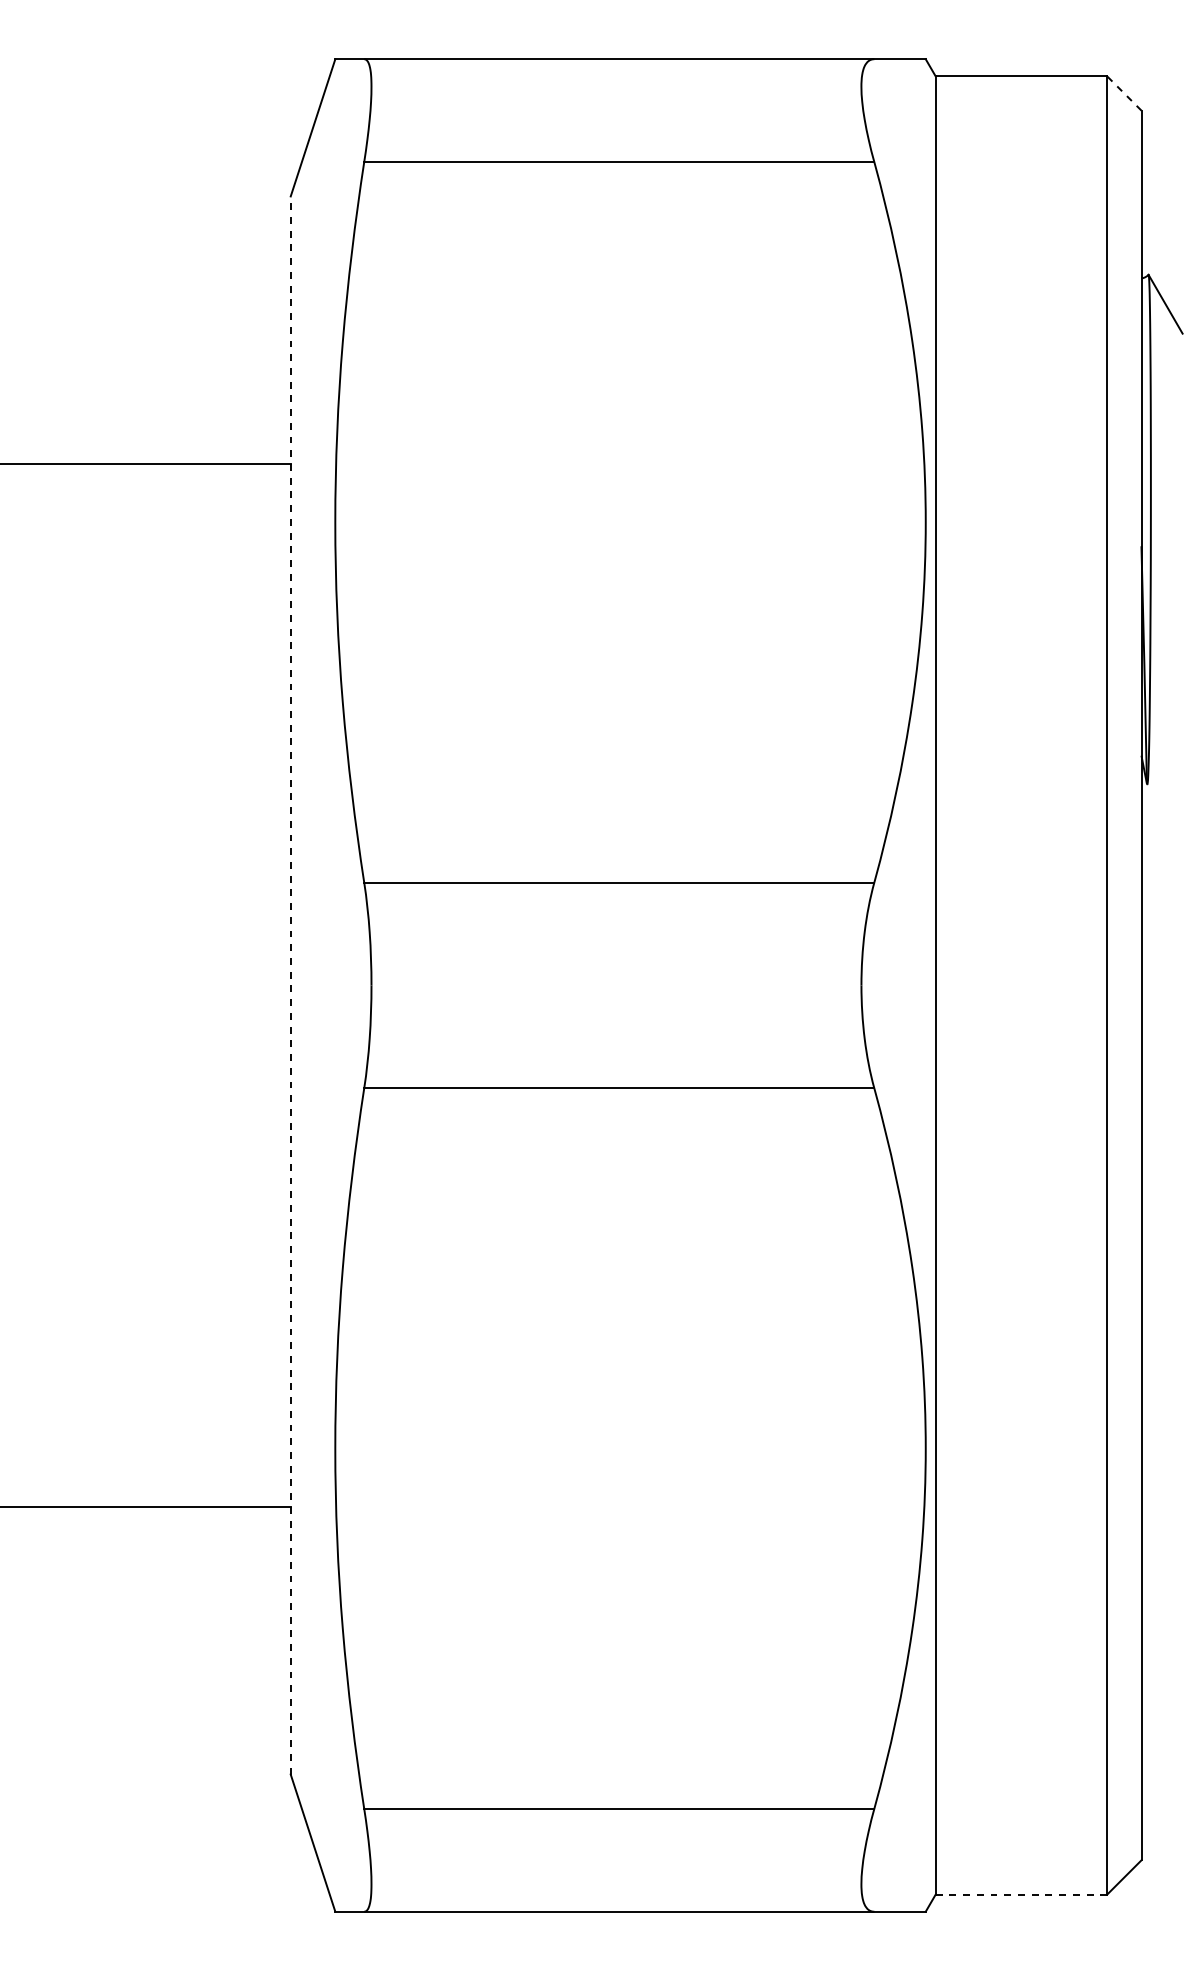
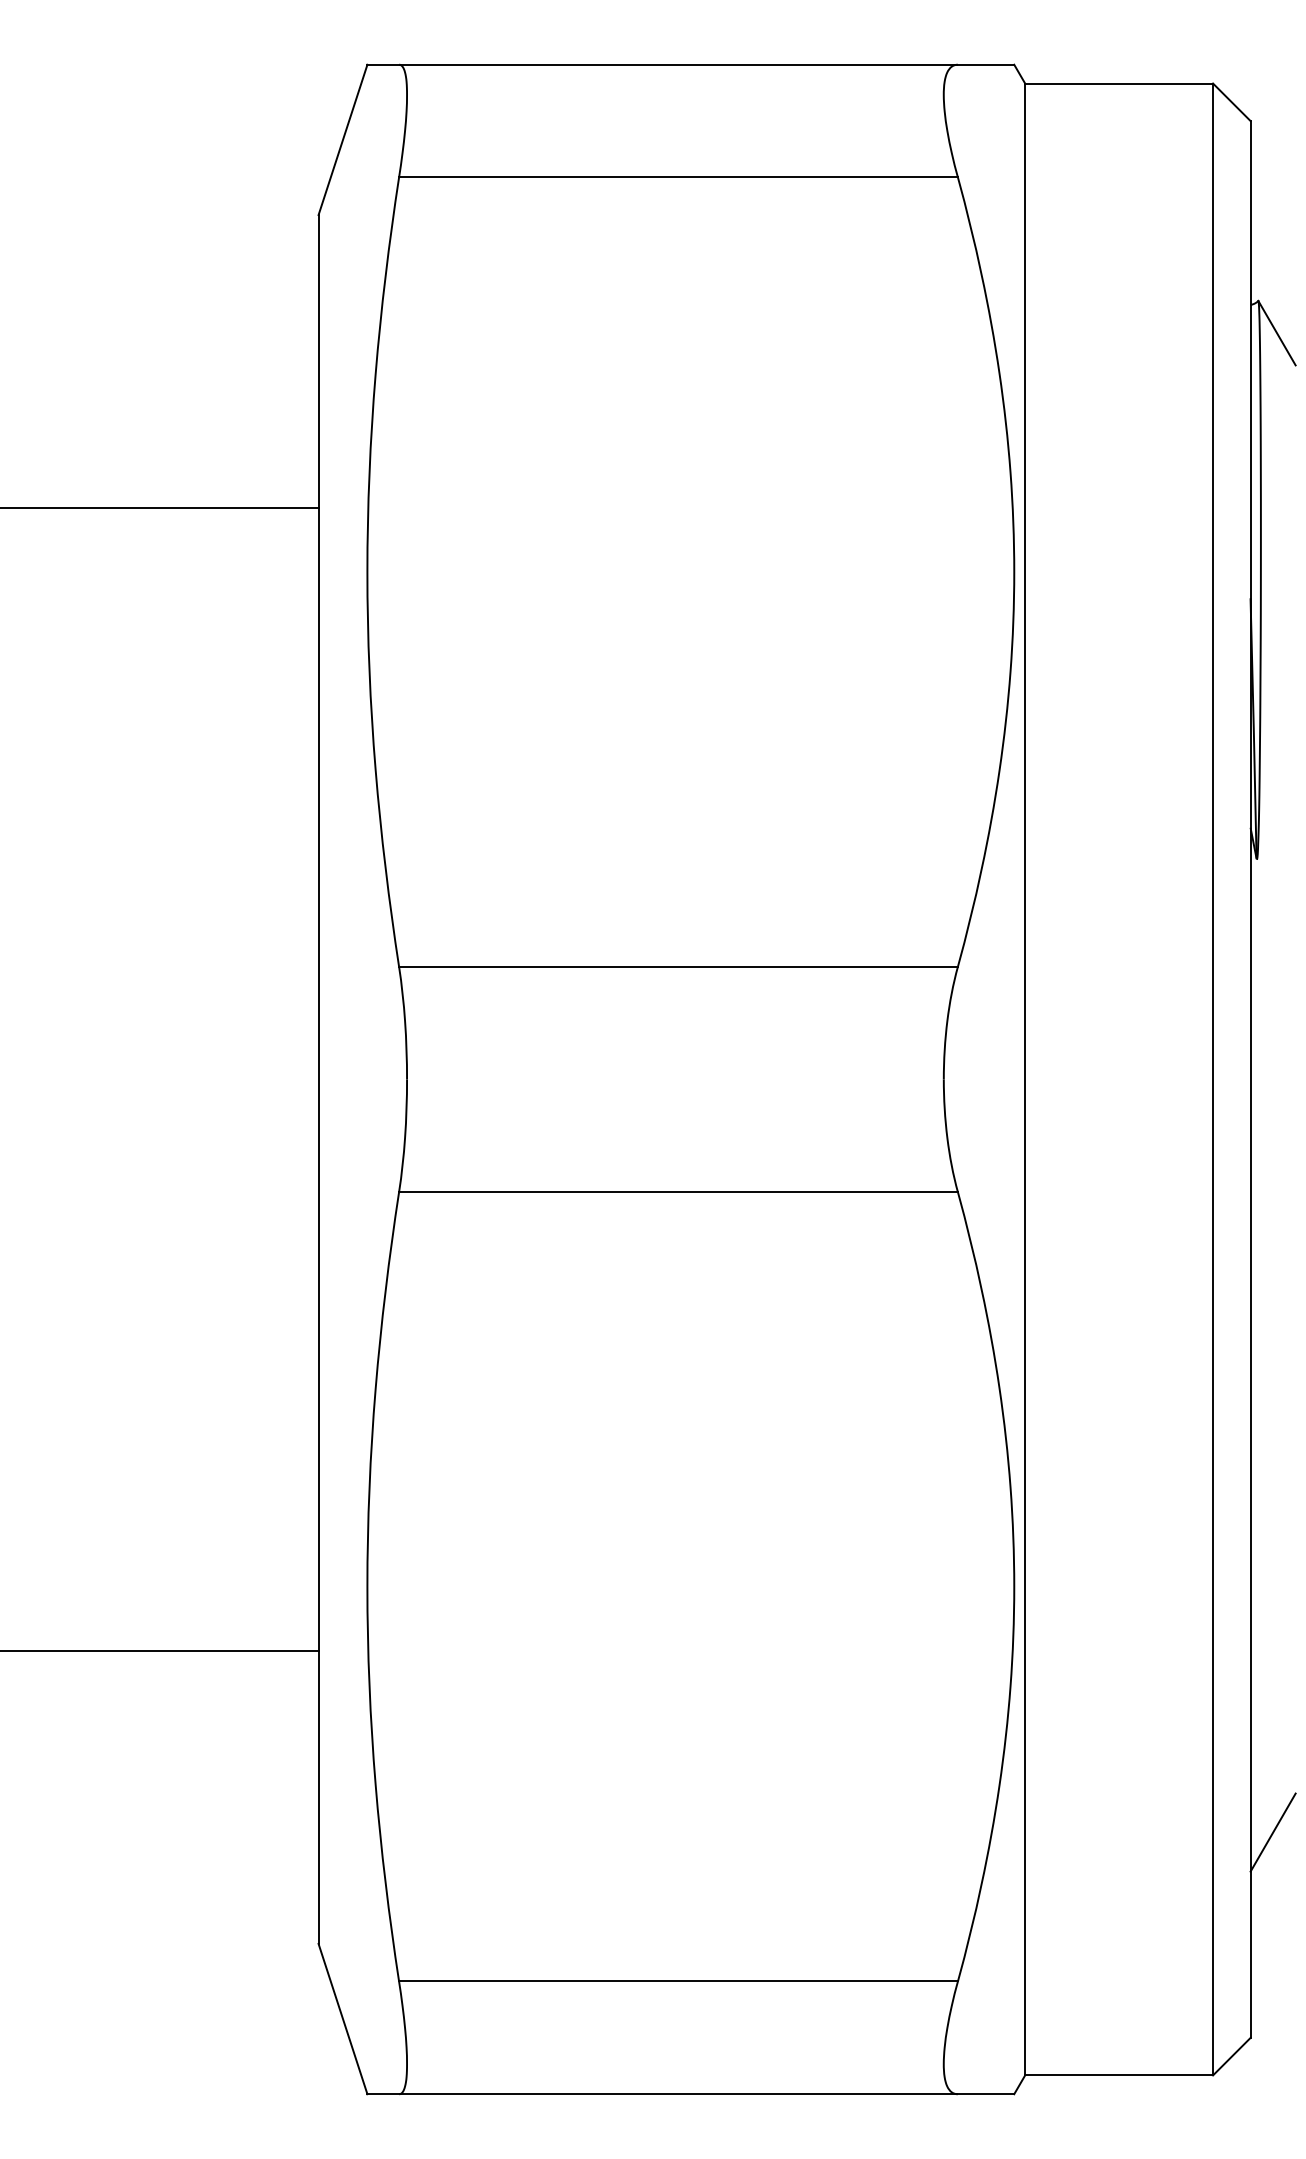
line: (1124, 93) -> (1231, 102), dashed -> solid
line: (290, 984) -> (318, 1078), dashed -> solid
line: (1161, 1672) -> (1272, 1832), added
line: (1021, 1894) -> (1119, 2075), dashed -> solid

